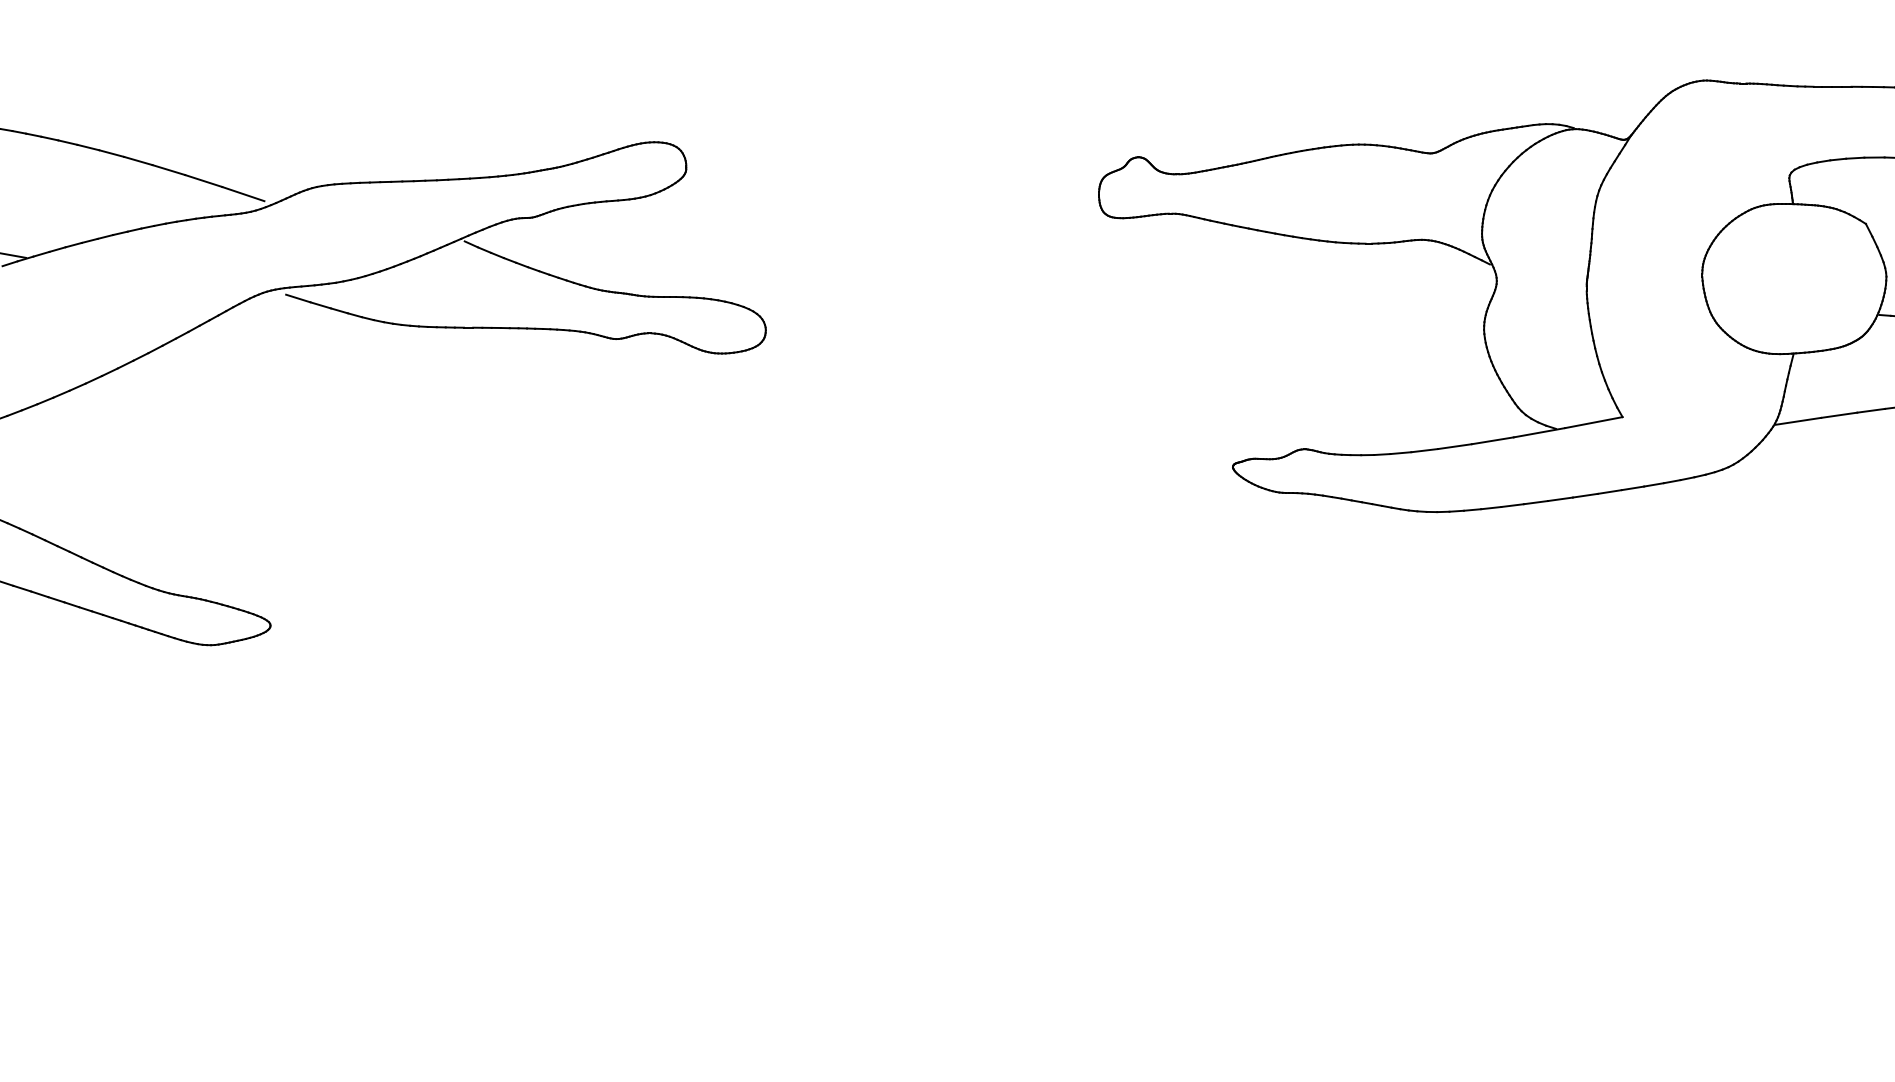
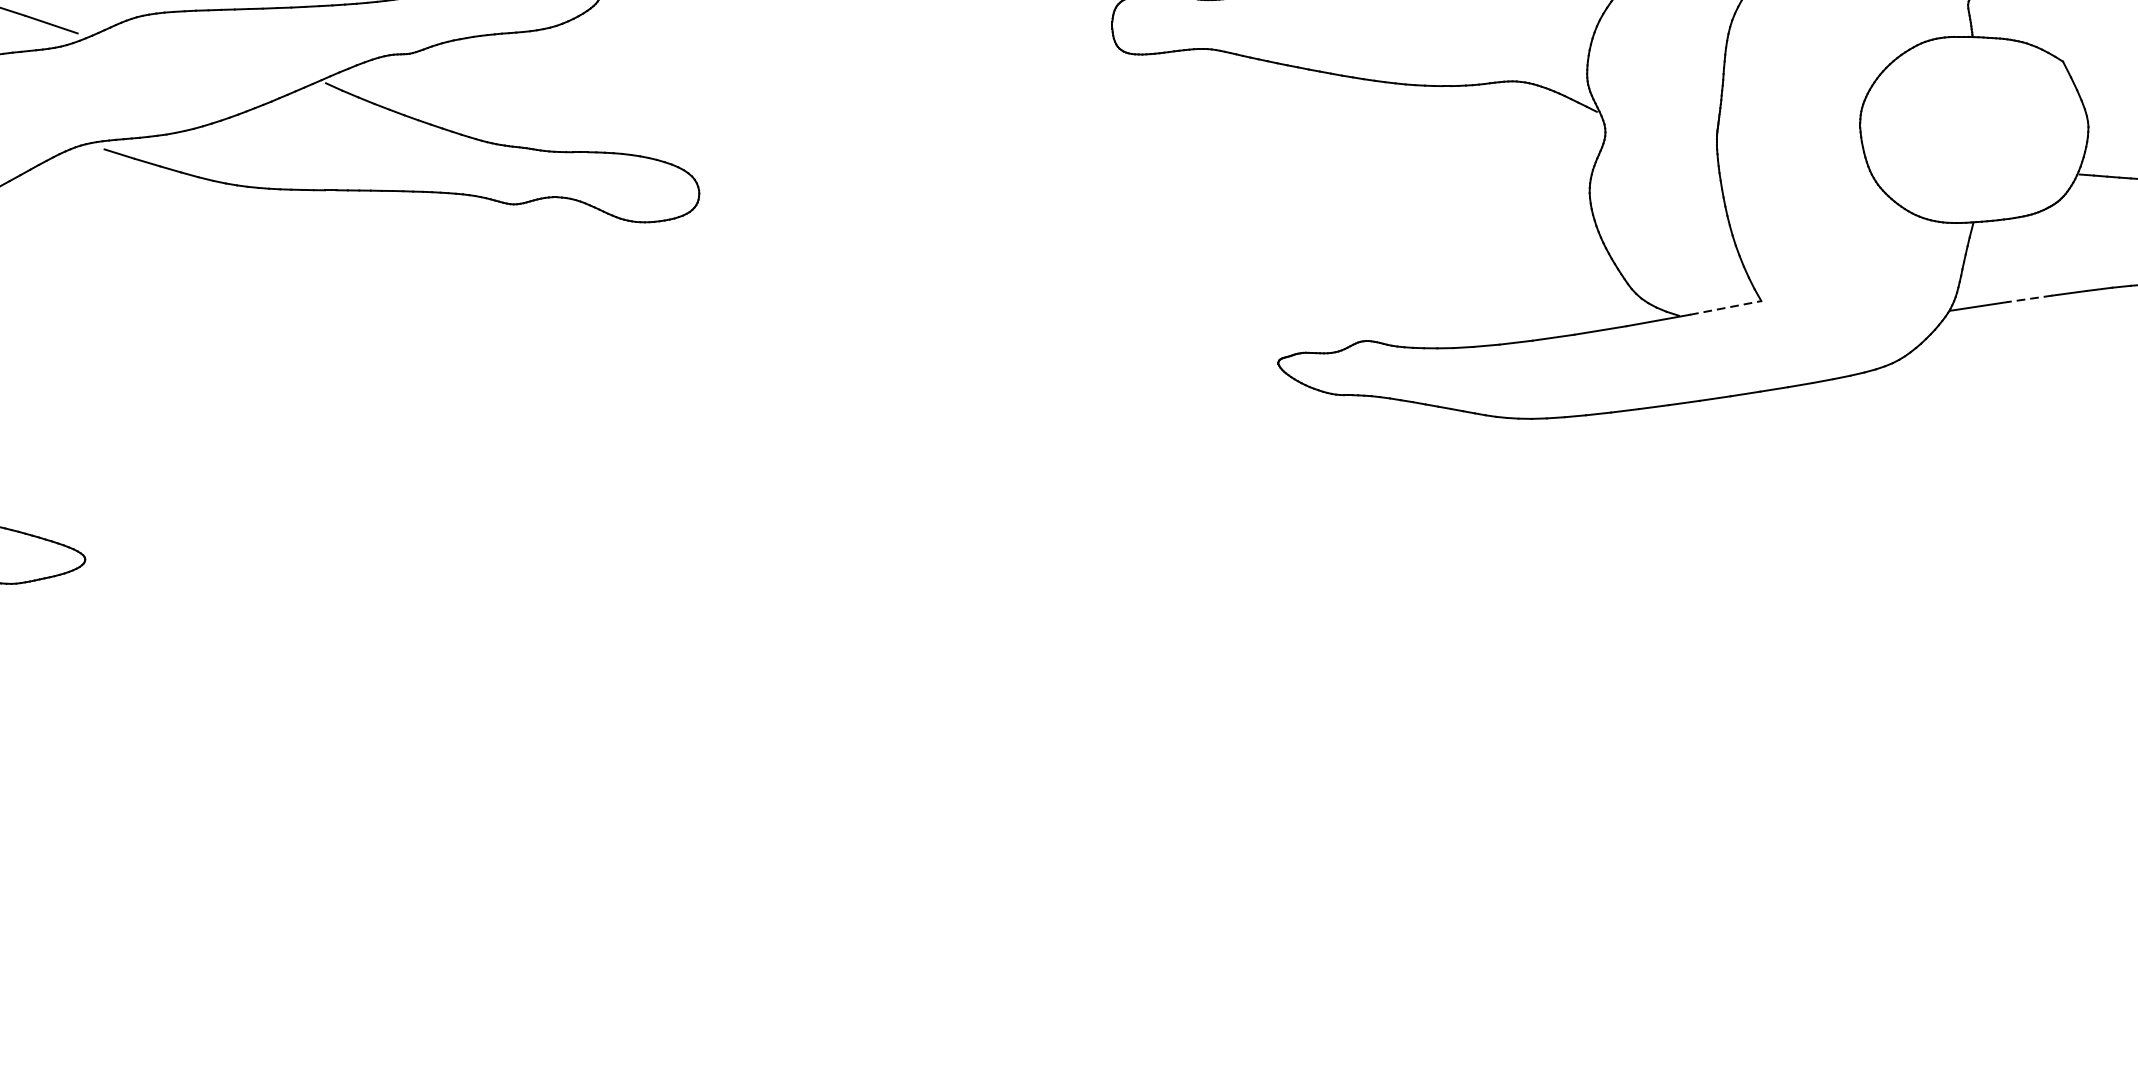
line: (1838, 415) -> (2029, 299), solid -> dashed
line: (1594, 422) -> (1726, 307), solid -> dashed

